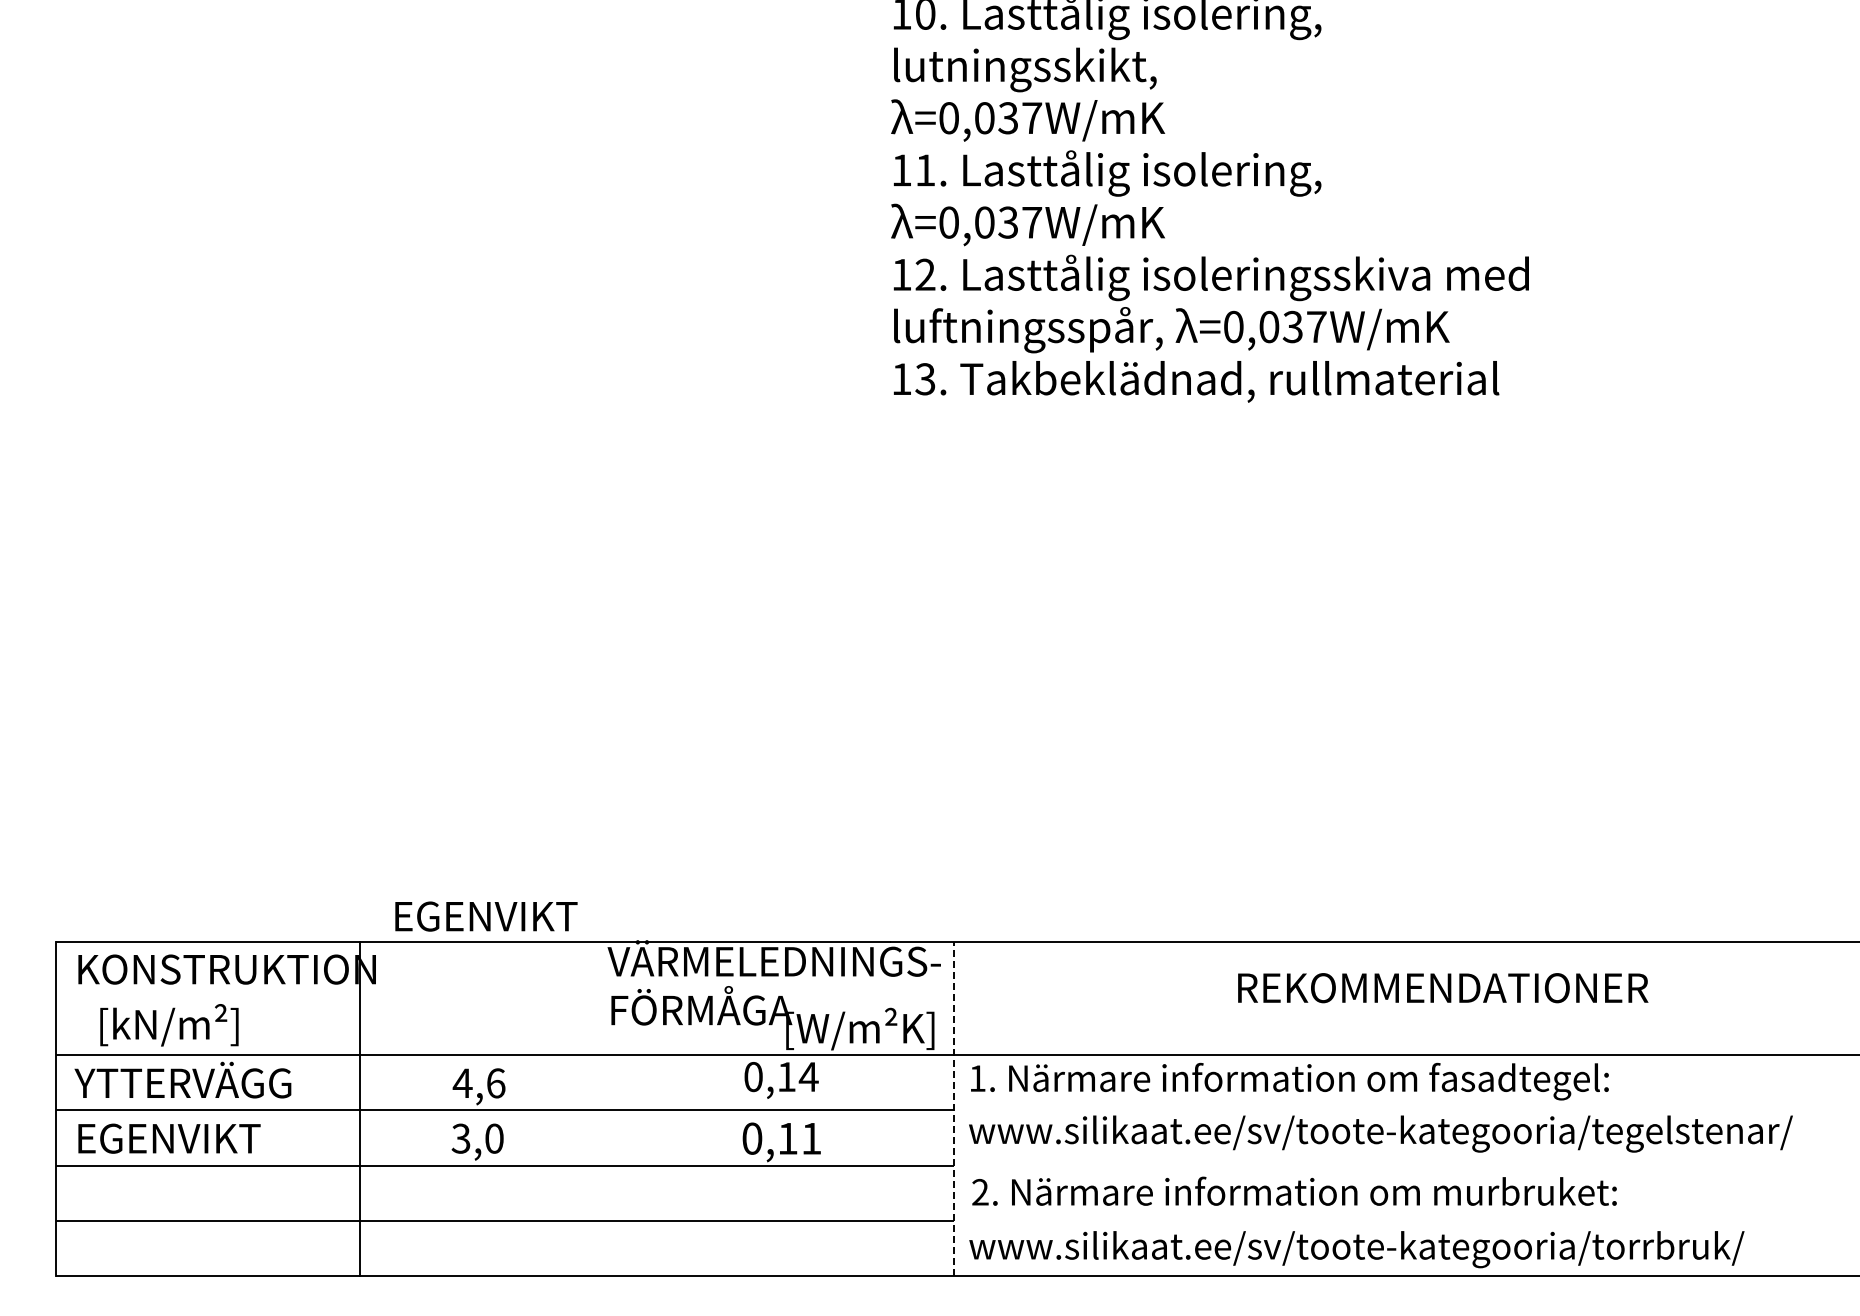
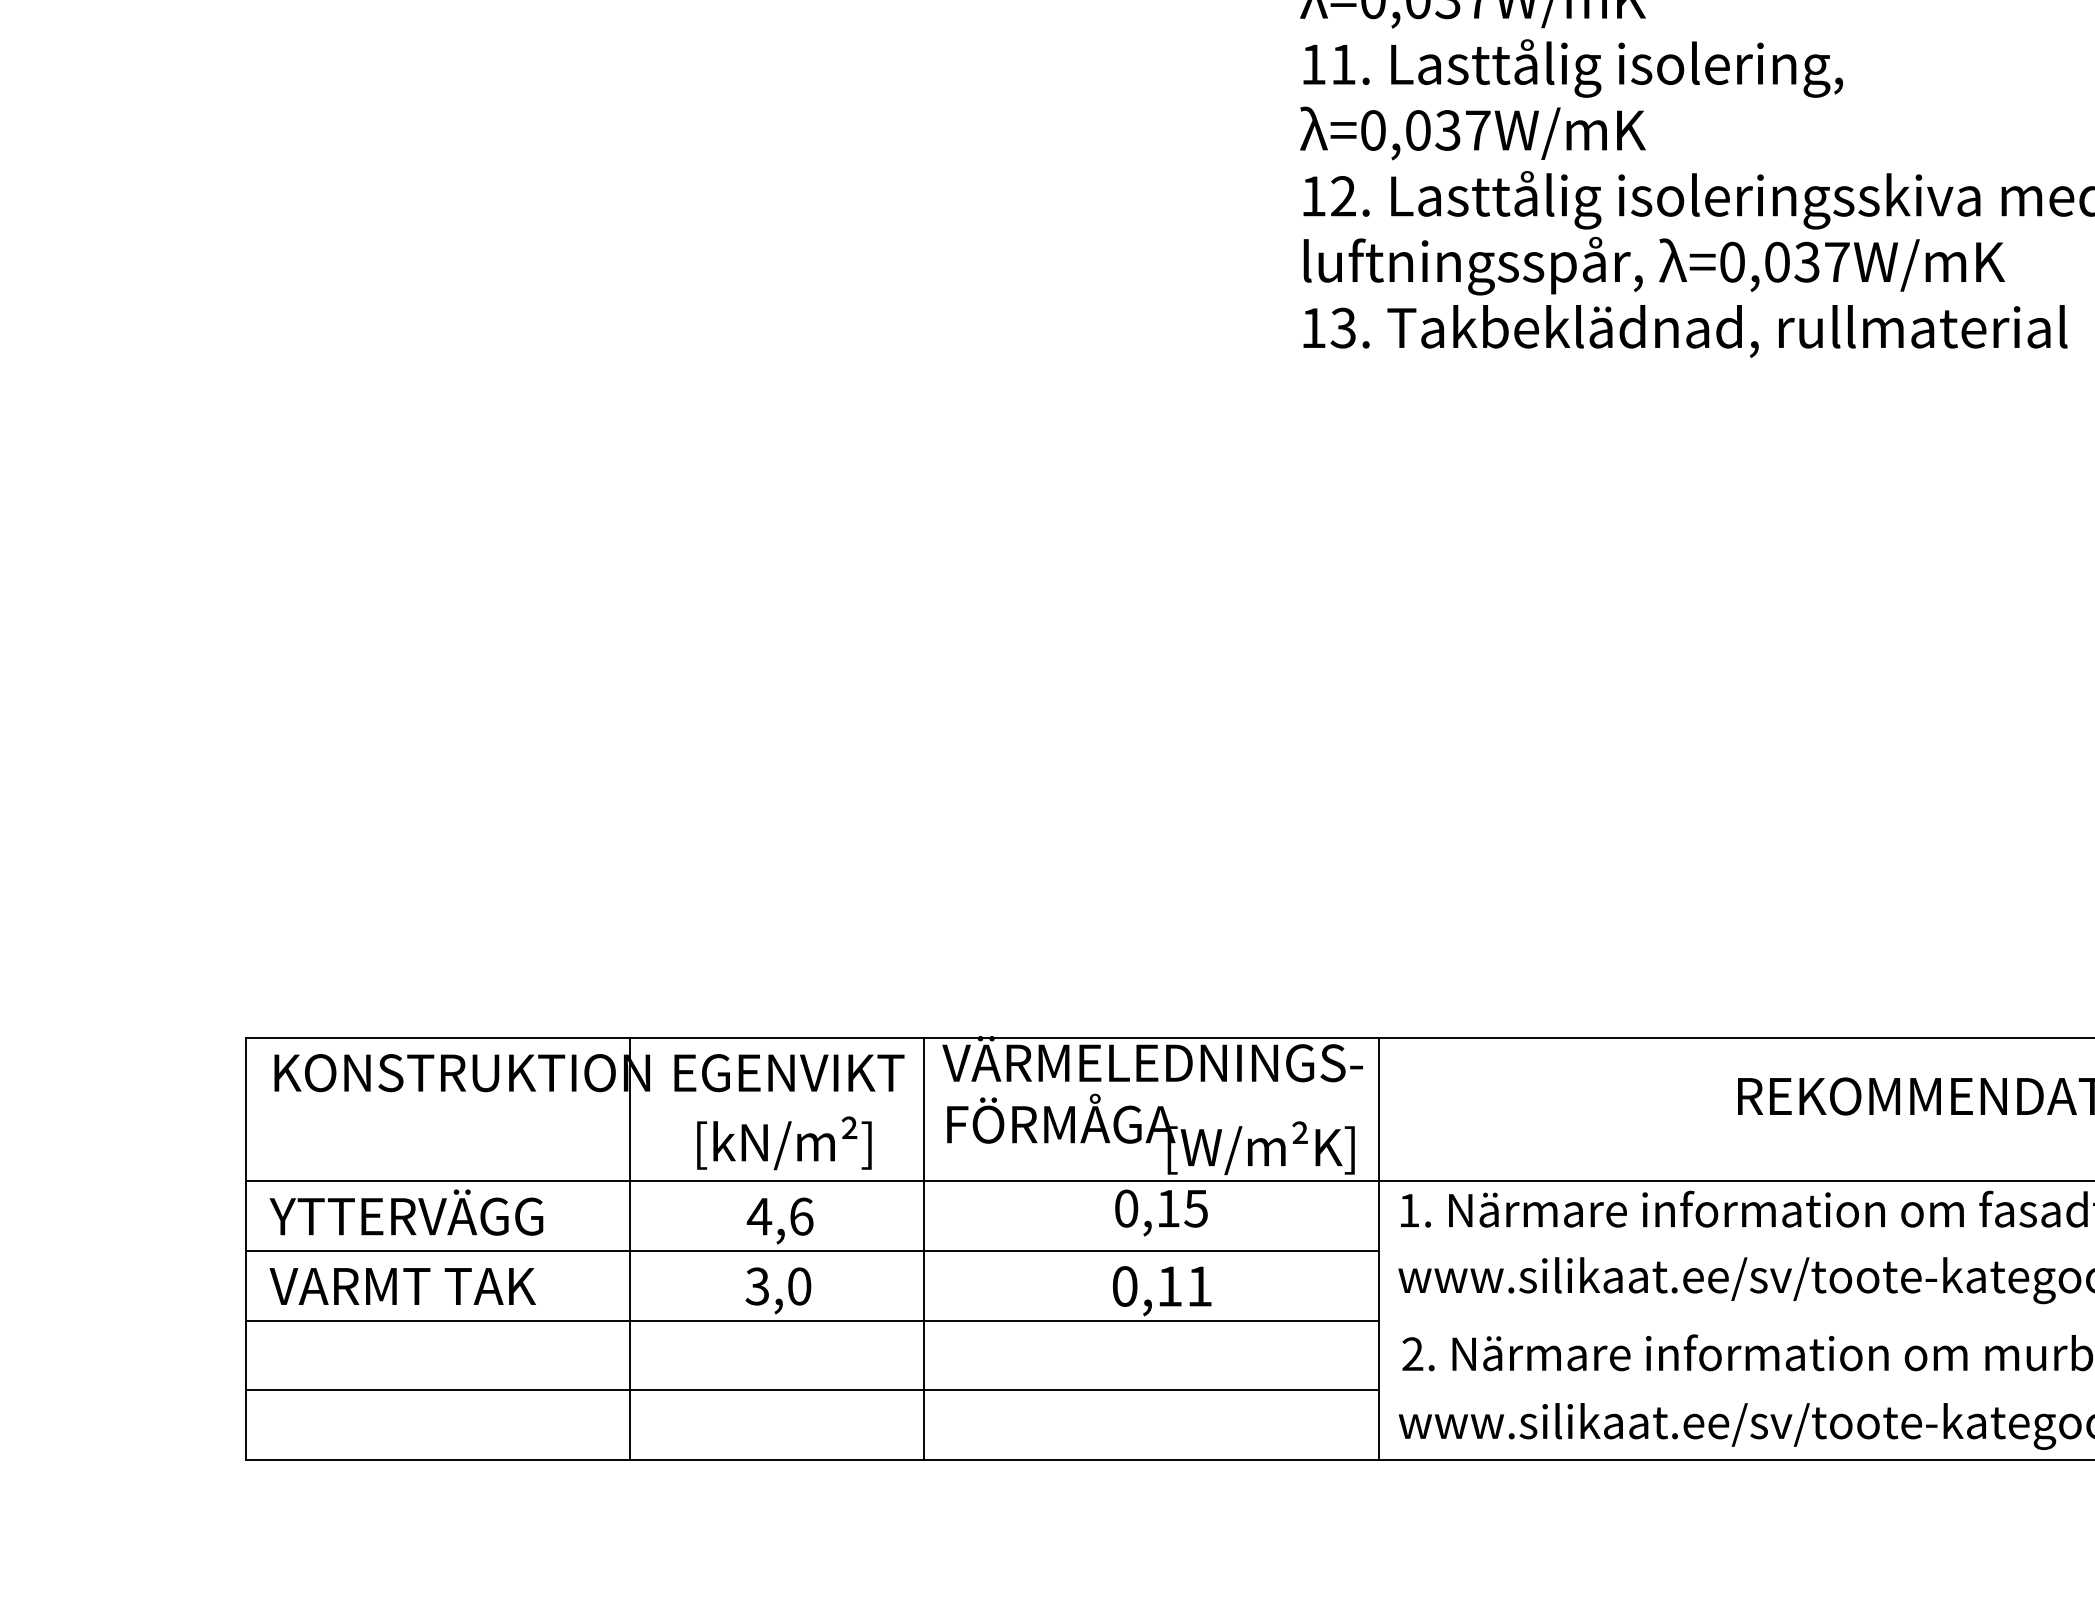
text: (486, 916) -> (789, 1072), moved
text: (169, 1025) -> (784, 1143), moved
text: (808, 1077) -> (1195, 1209), 0,14 -> 0,15
line: (592, 1108) -> (923, 1248), added
line: (953, 1108) -> (1378, 1248), dashed -> solid
text: (179, 1138) -> (402, 1286), EGENVIKT -> VARMT TAK

